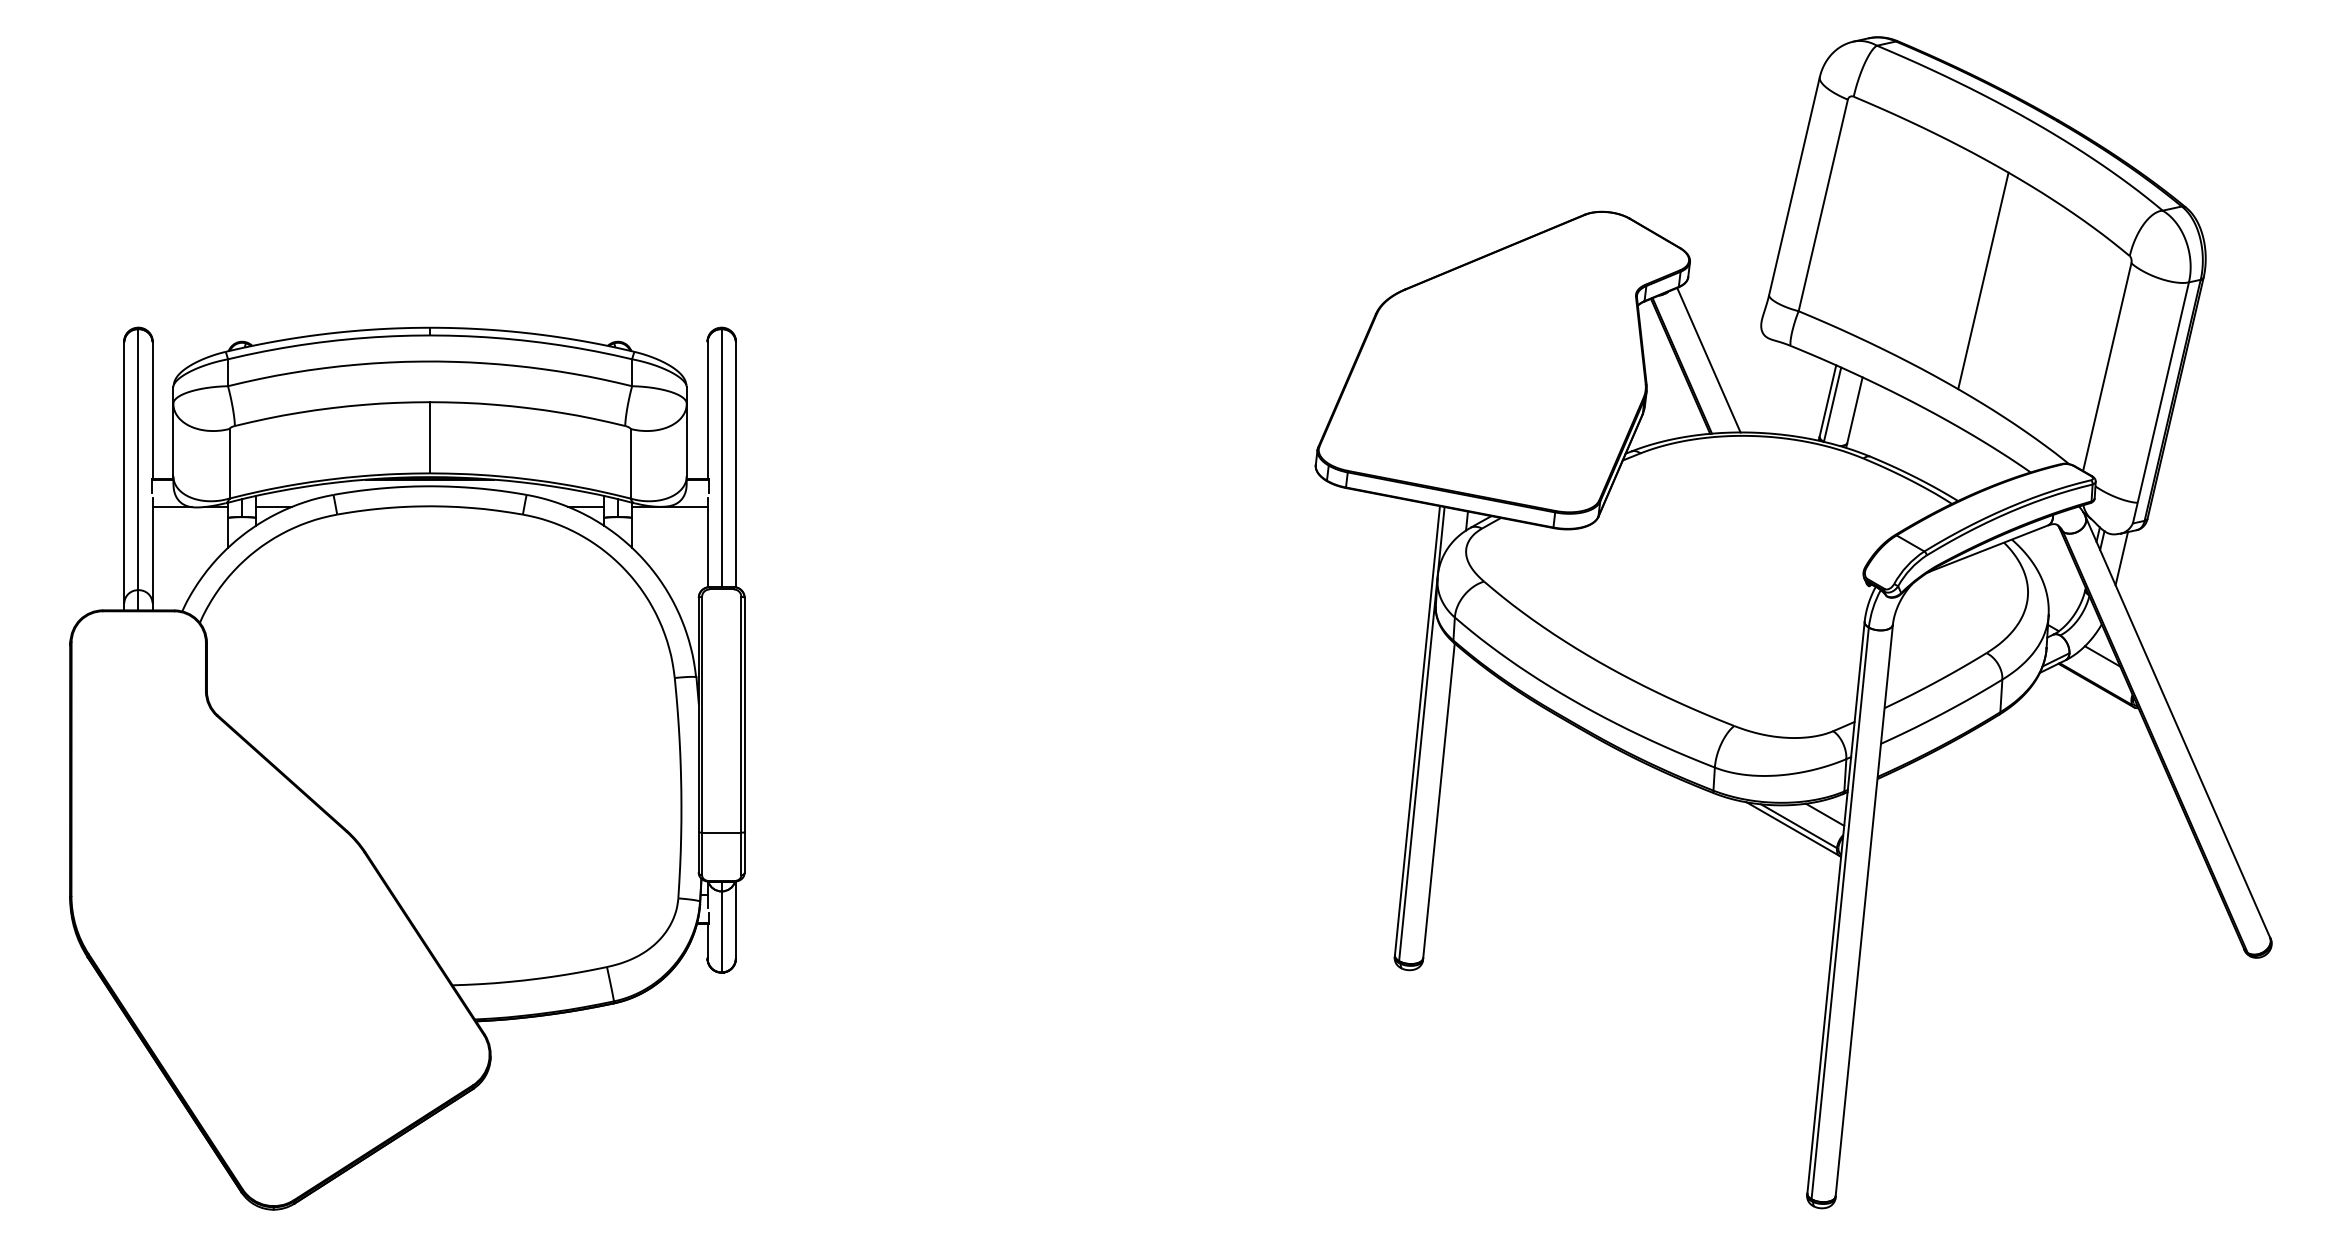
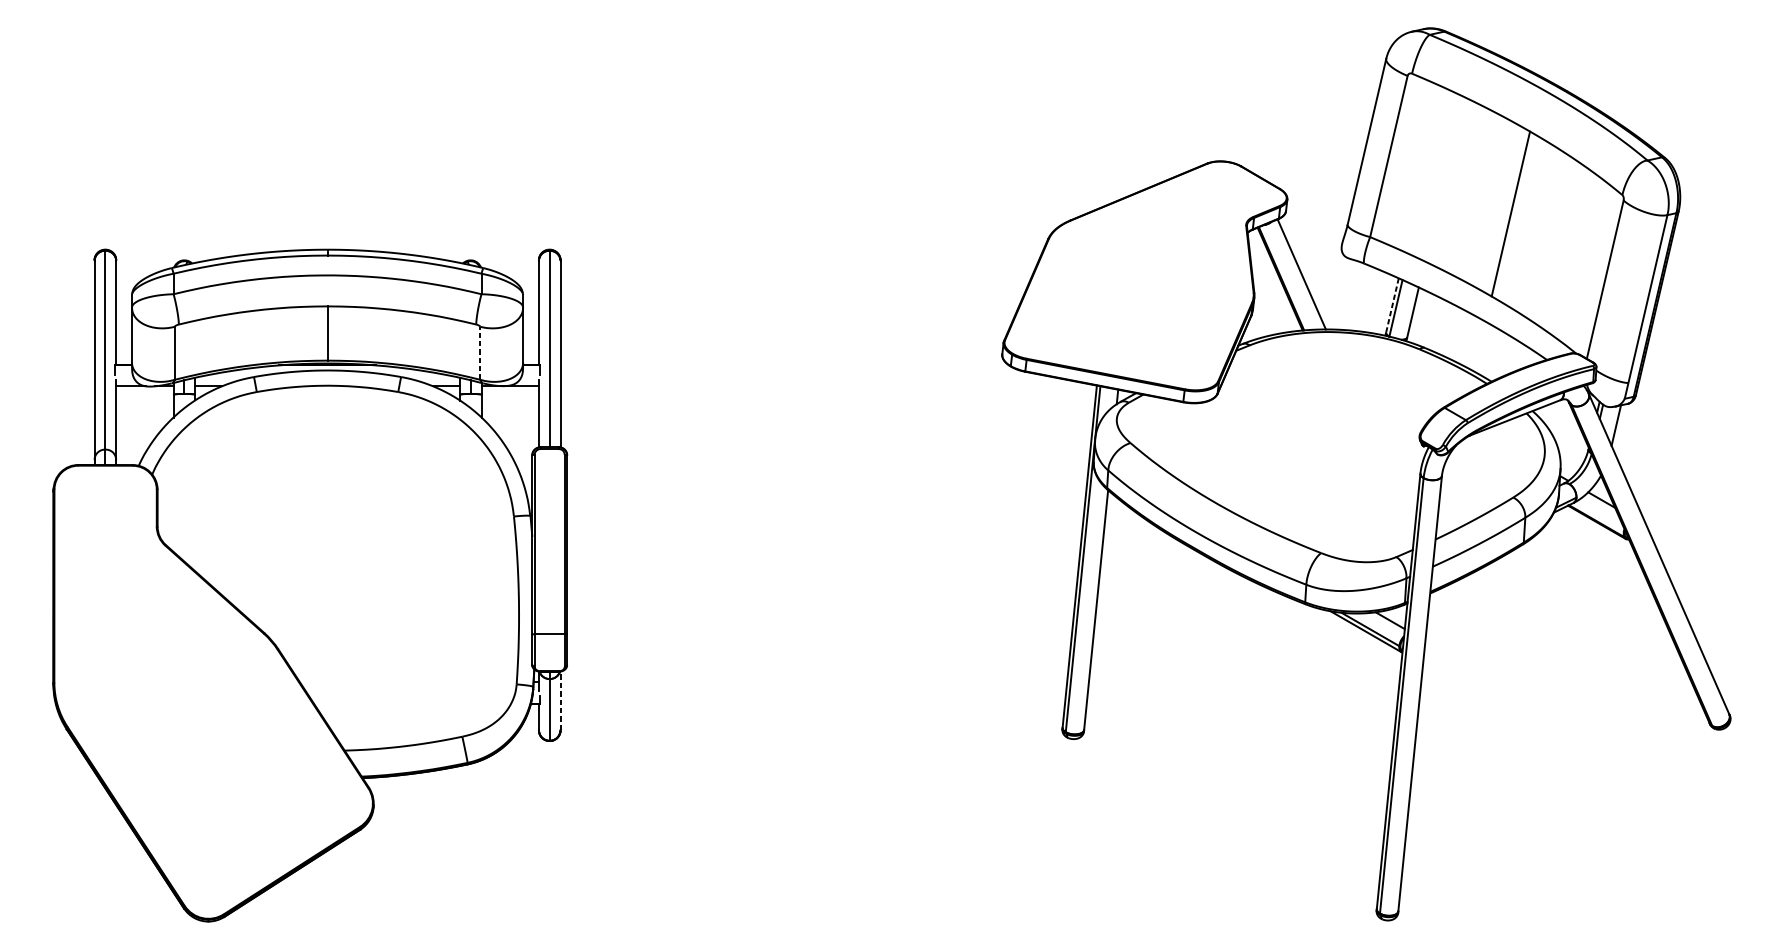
line: (1827, 401) -> (1392, 305), solid -> dashed
line: (630, 463) -> (480, 353), solid -> dashed
line: (735, 919) -> (560, 700), solid -> dashed

